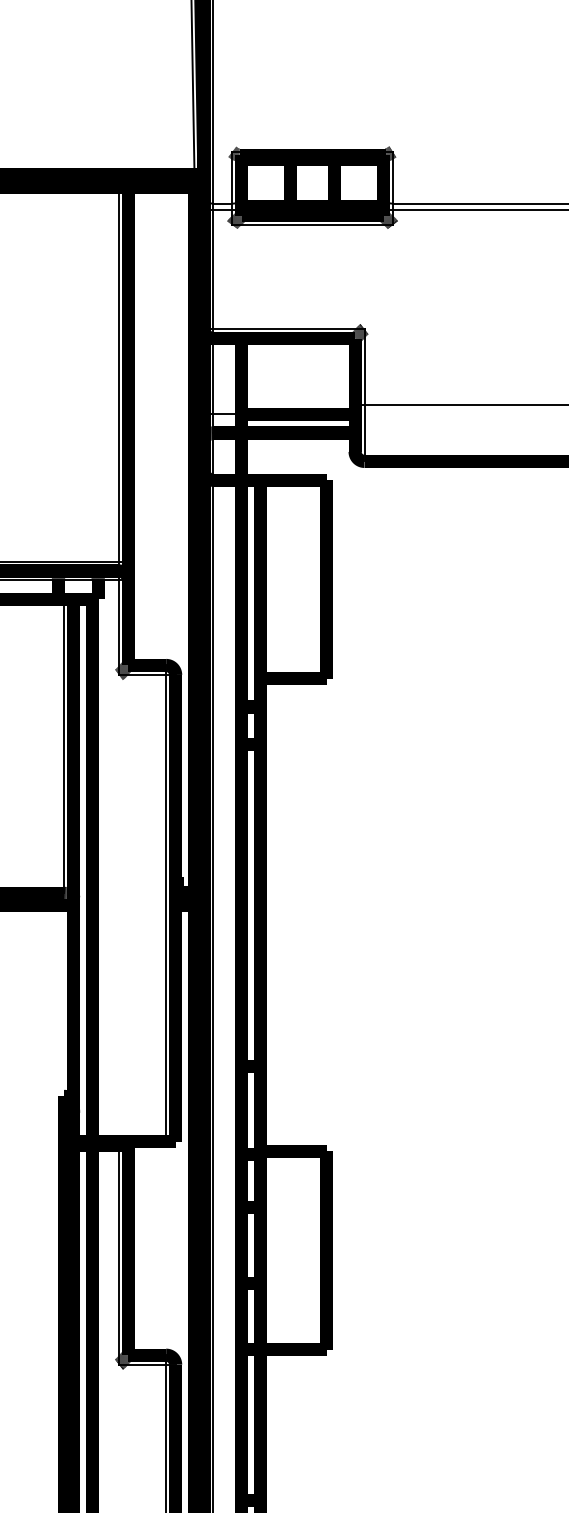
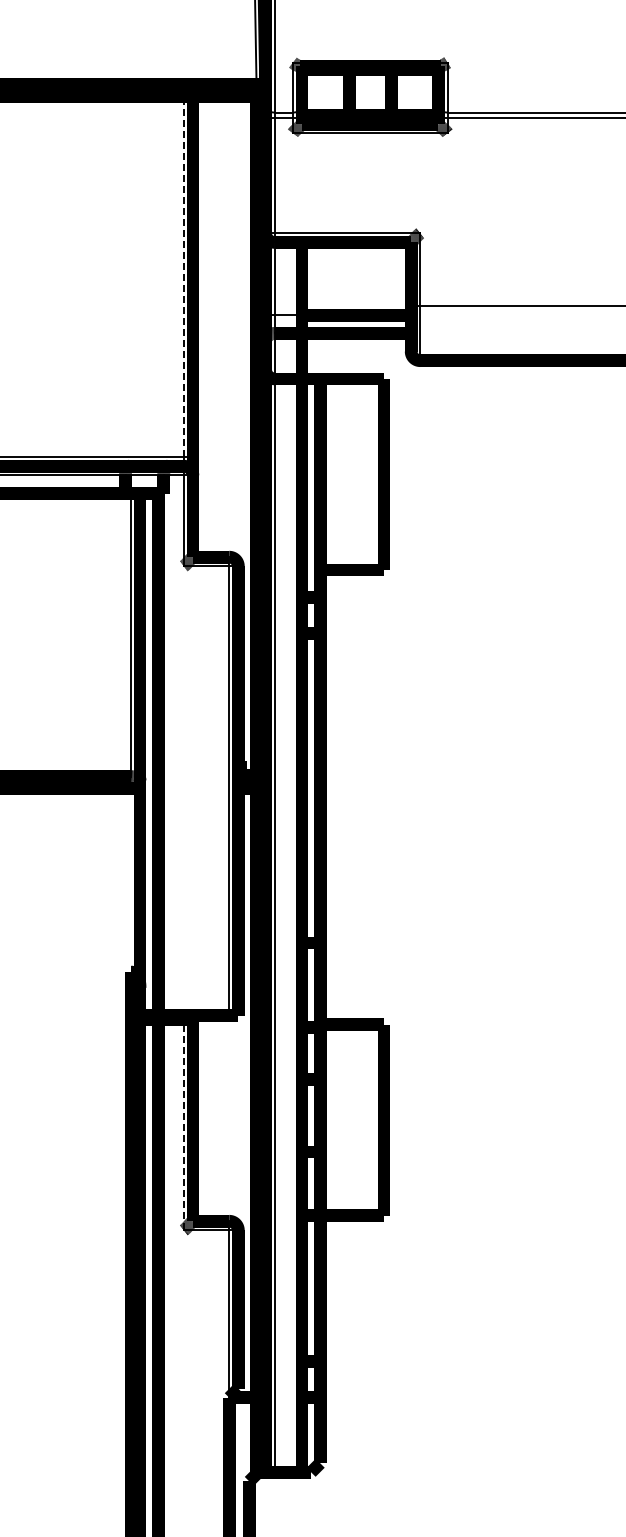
line: (118, 373) -> (183, 276), solid -> dashed
line: (118, 1254) -> (183, 1124), solid -> dashed

